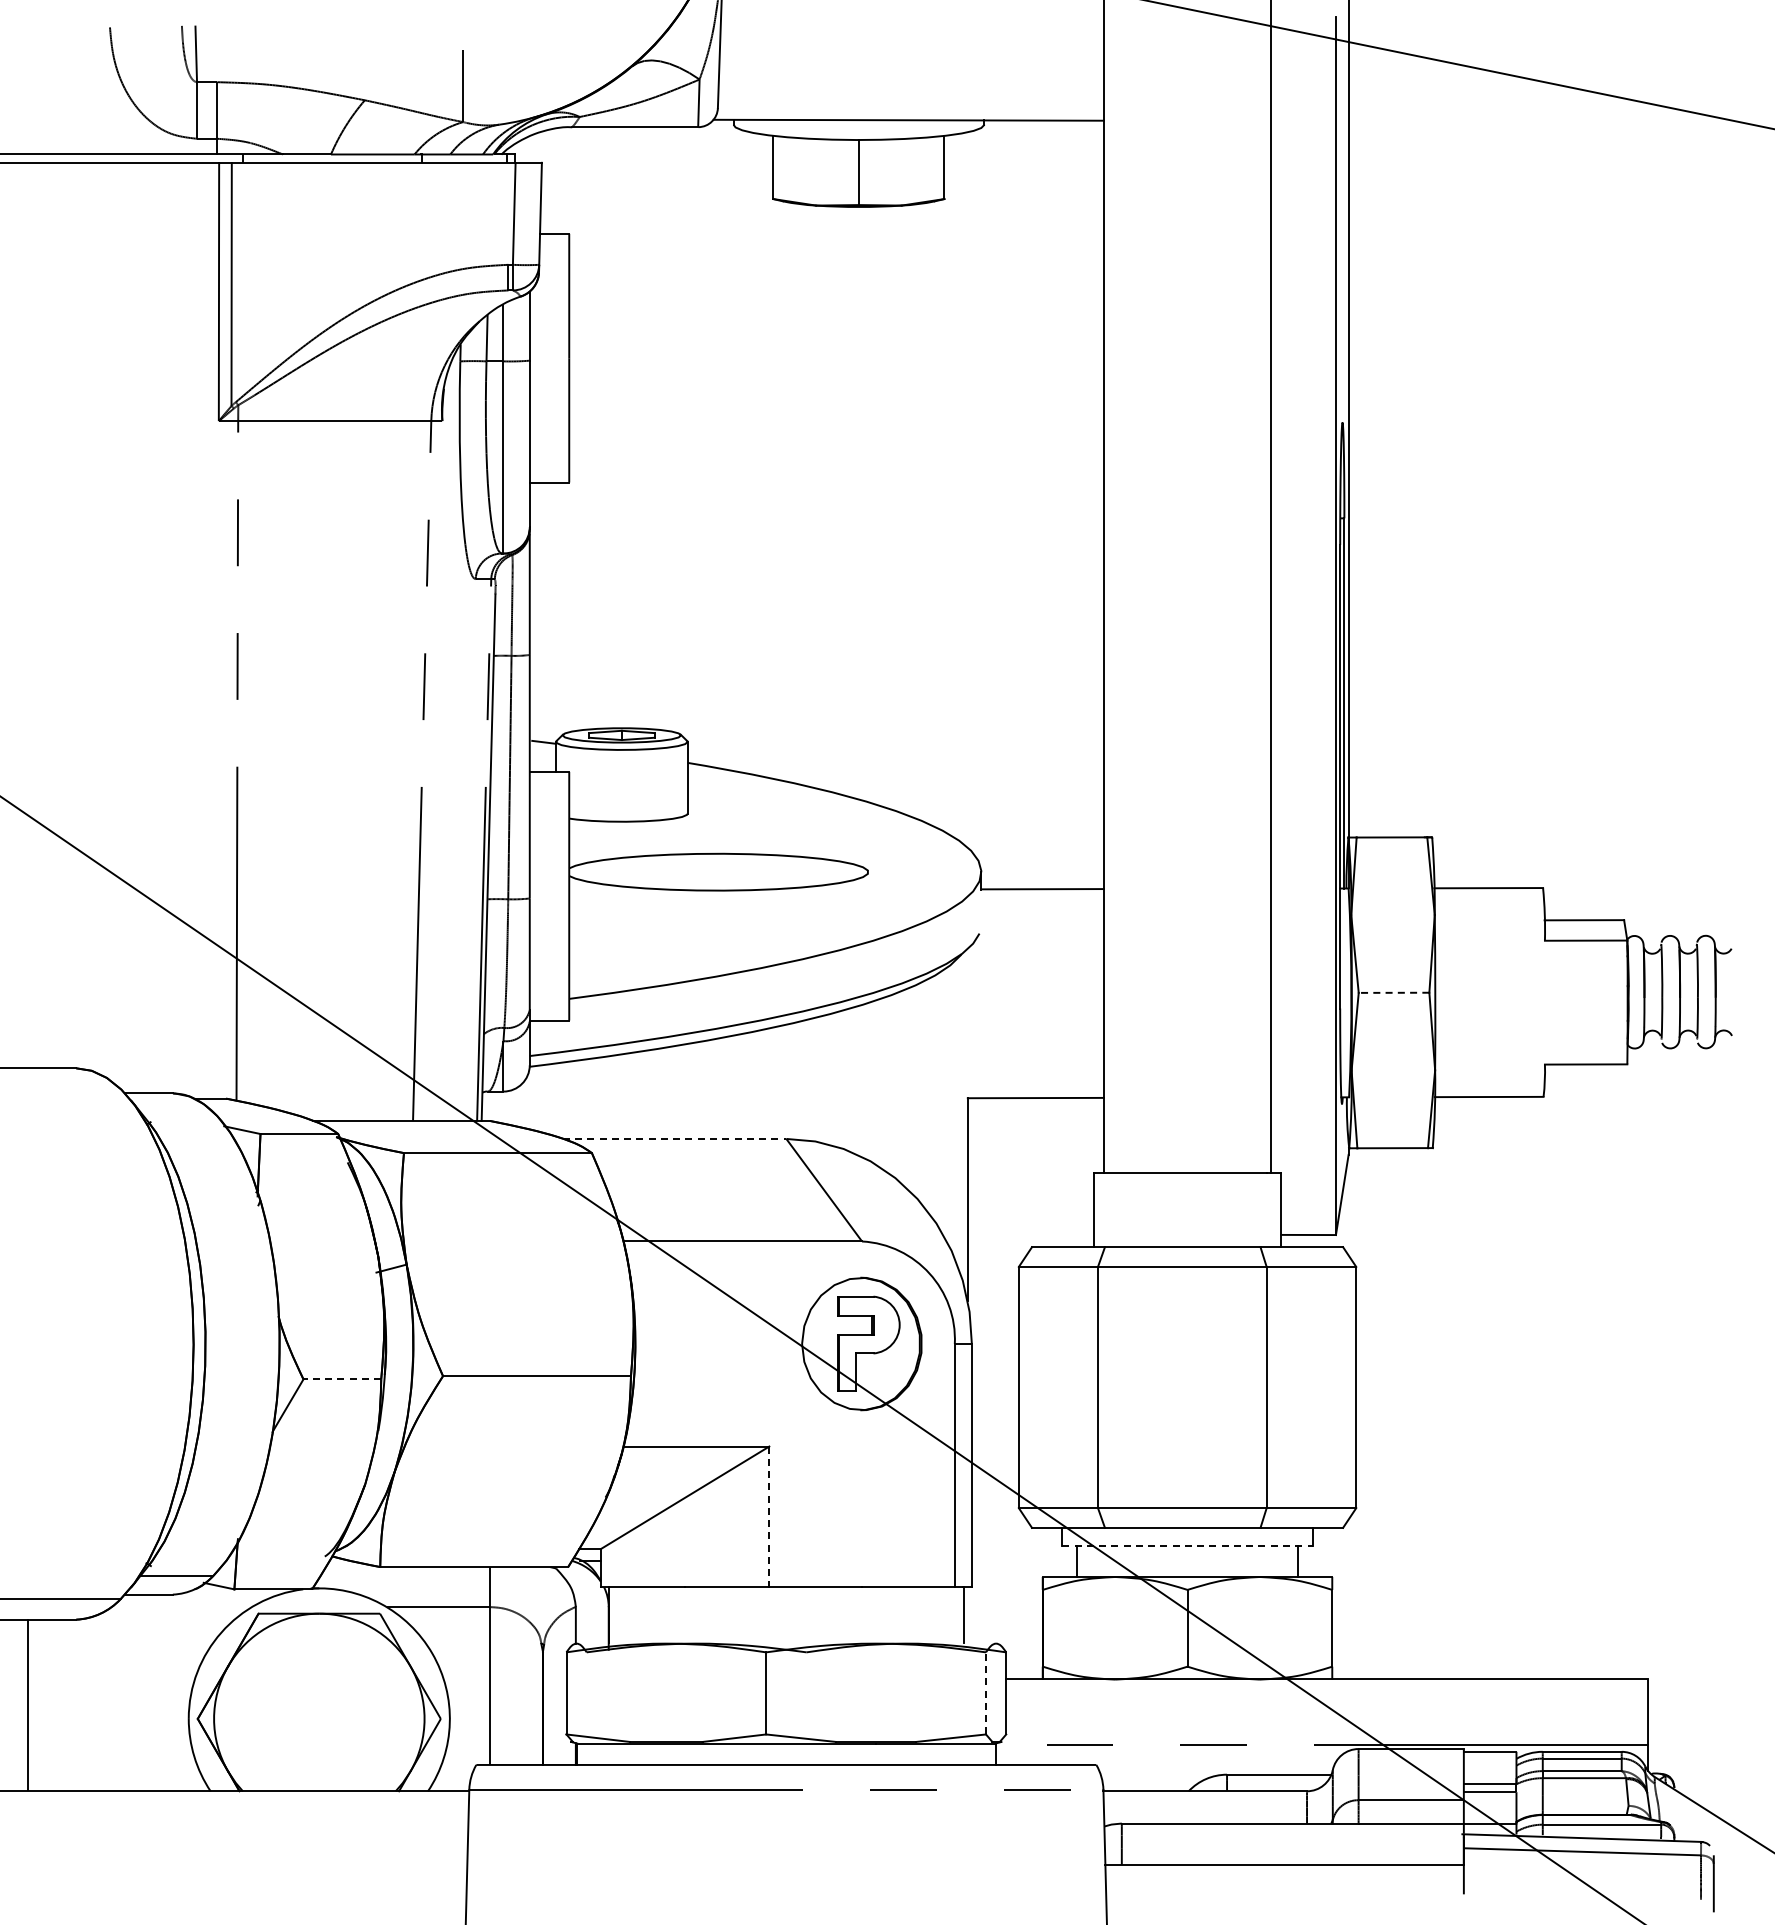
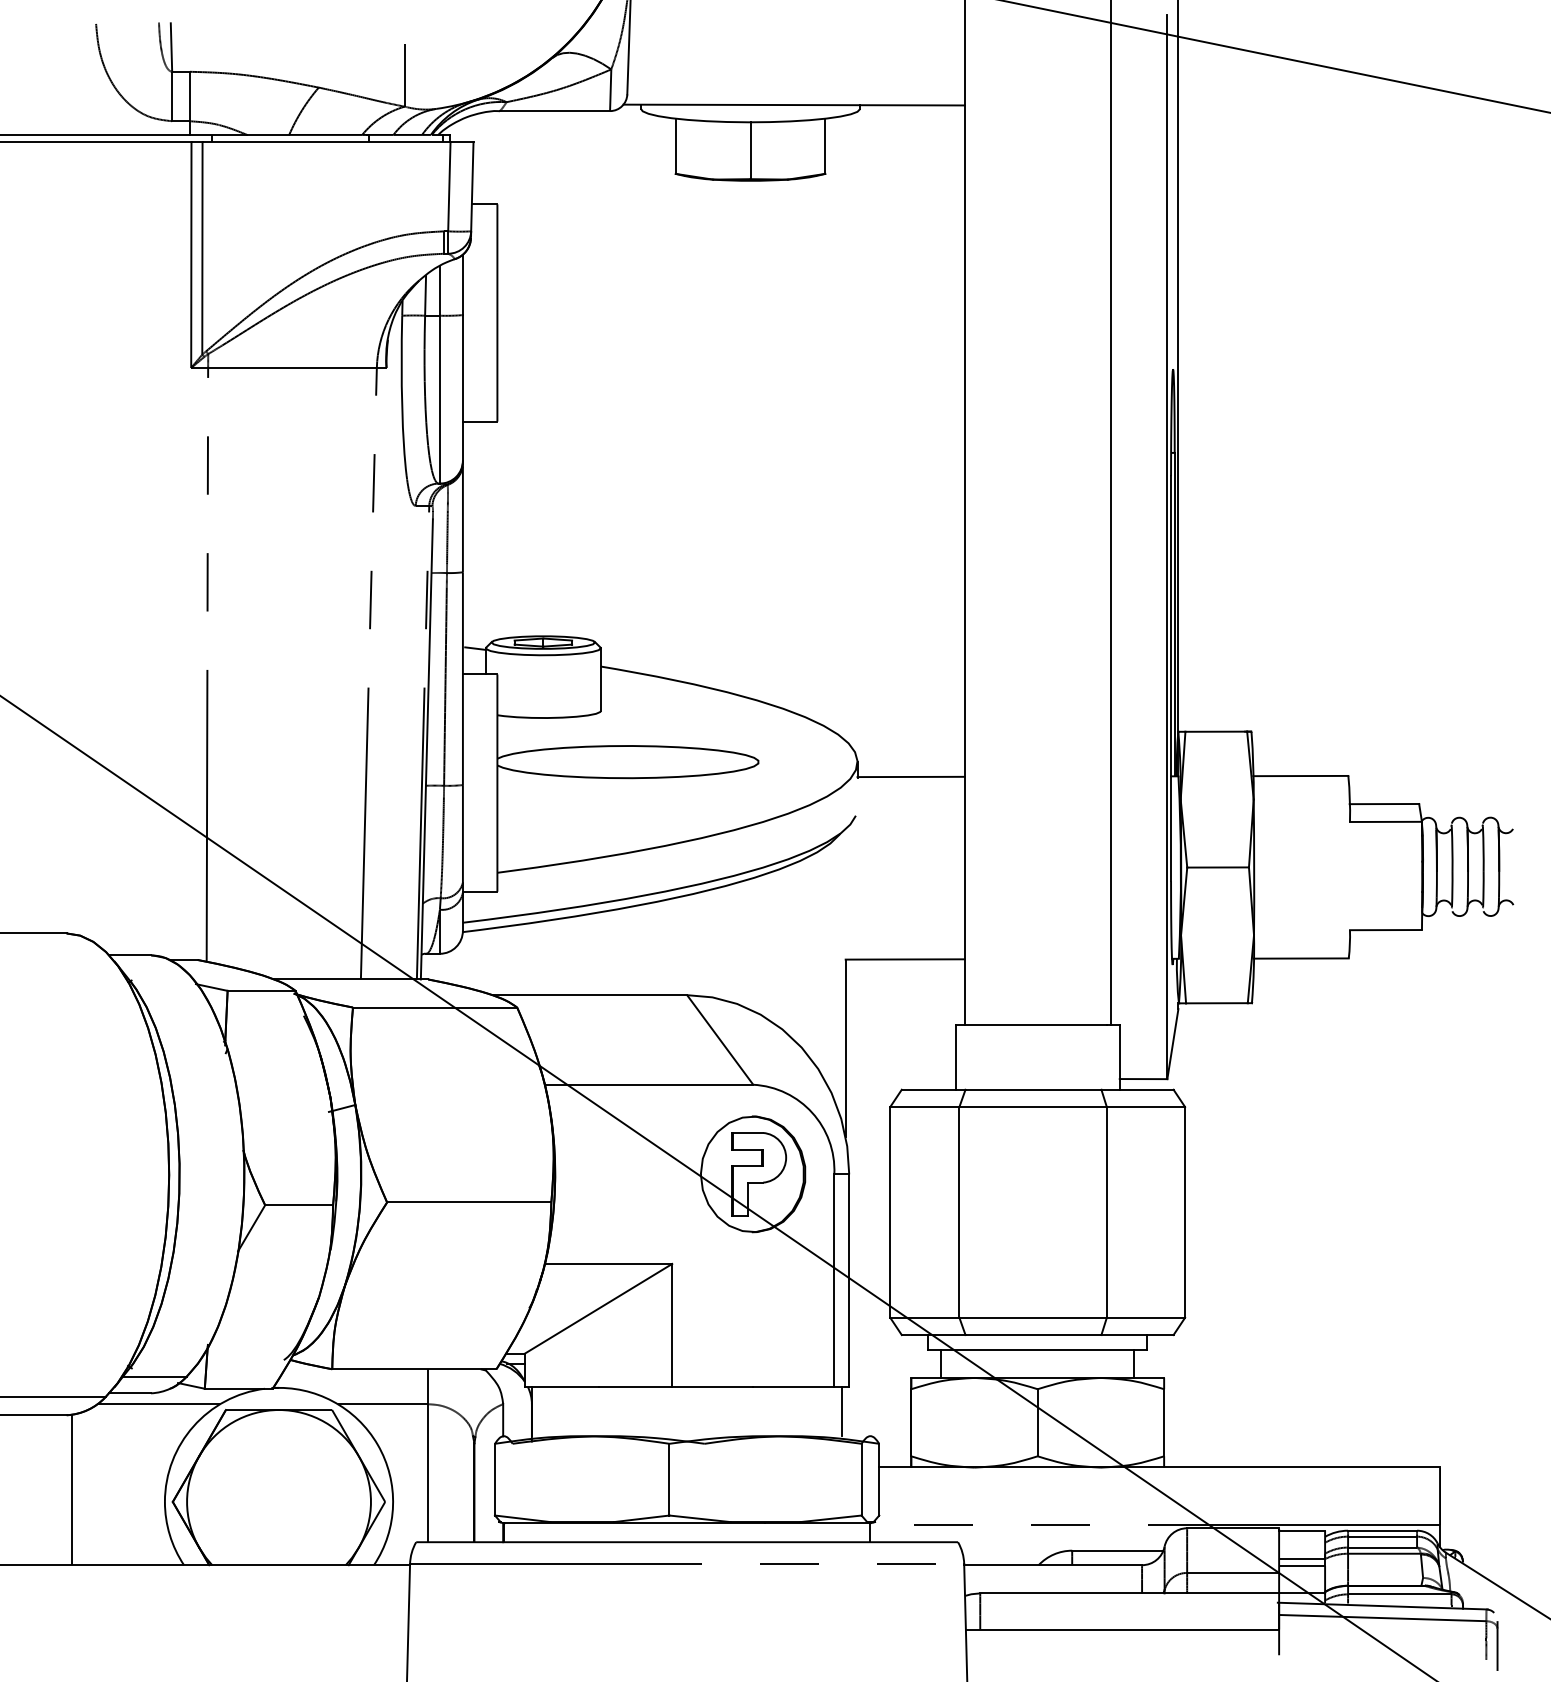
line: (1393, 992) -> (1217, 867), dashed -> solid
line: (674, 1138) -> (589, 994), dashed -> solid
line: (342, 1379) -> (299, 1205), dashed -> solid
line: (769, 1517) -> (672, 1325), dashed -> solid
line: (1188, 1545) -> (1038, 1350), dashed -> solid
line: (181, 1607) -> (158, 1404), added
line: (986, 1692) -> (862, 1478), dashed -> solid
line: (27, 1705) -> (72, 1490), moved

